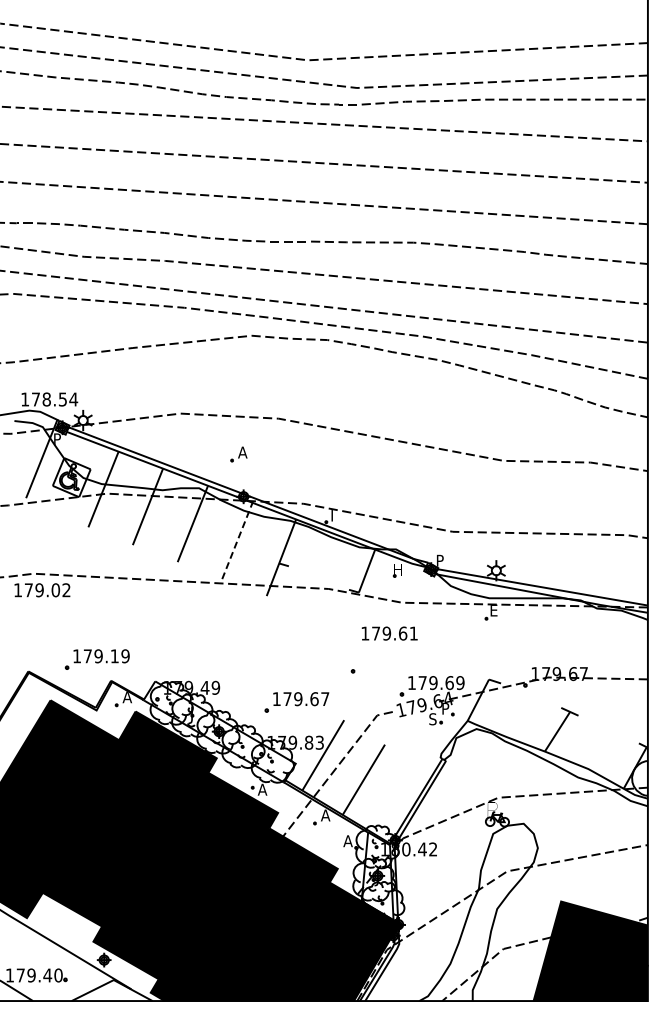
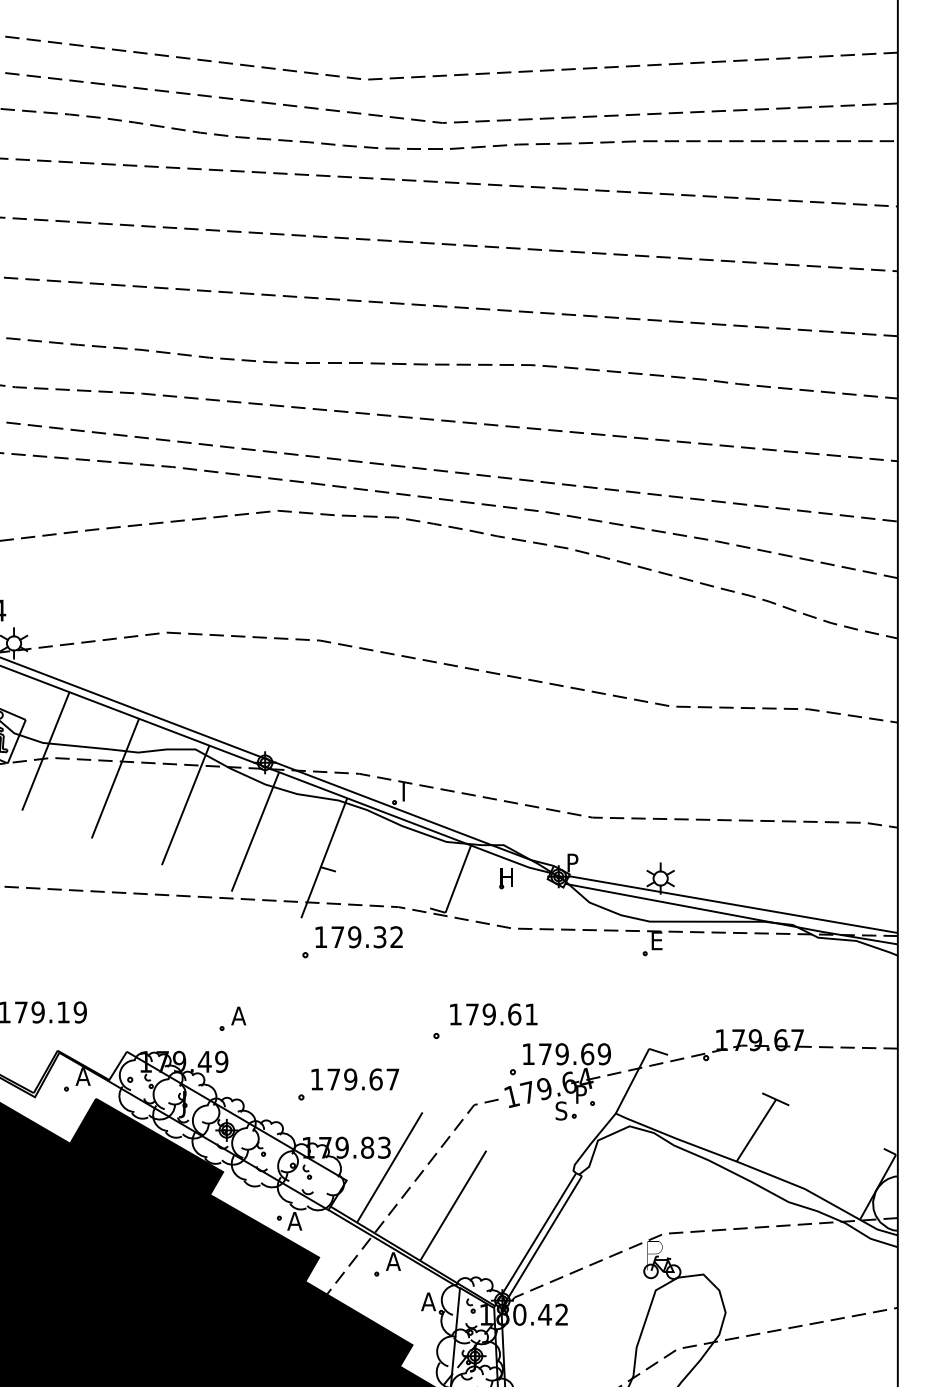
part: (238, 454) -> (232, 1019), moved
line: (237, 540) -> (255, 831), dashed -> solid
part: (299, 611) -> (352, 942), added
text: (389, 633) -> (493, 1014), moved

